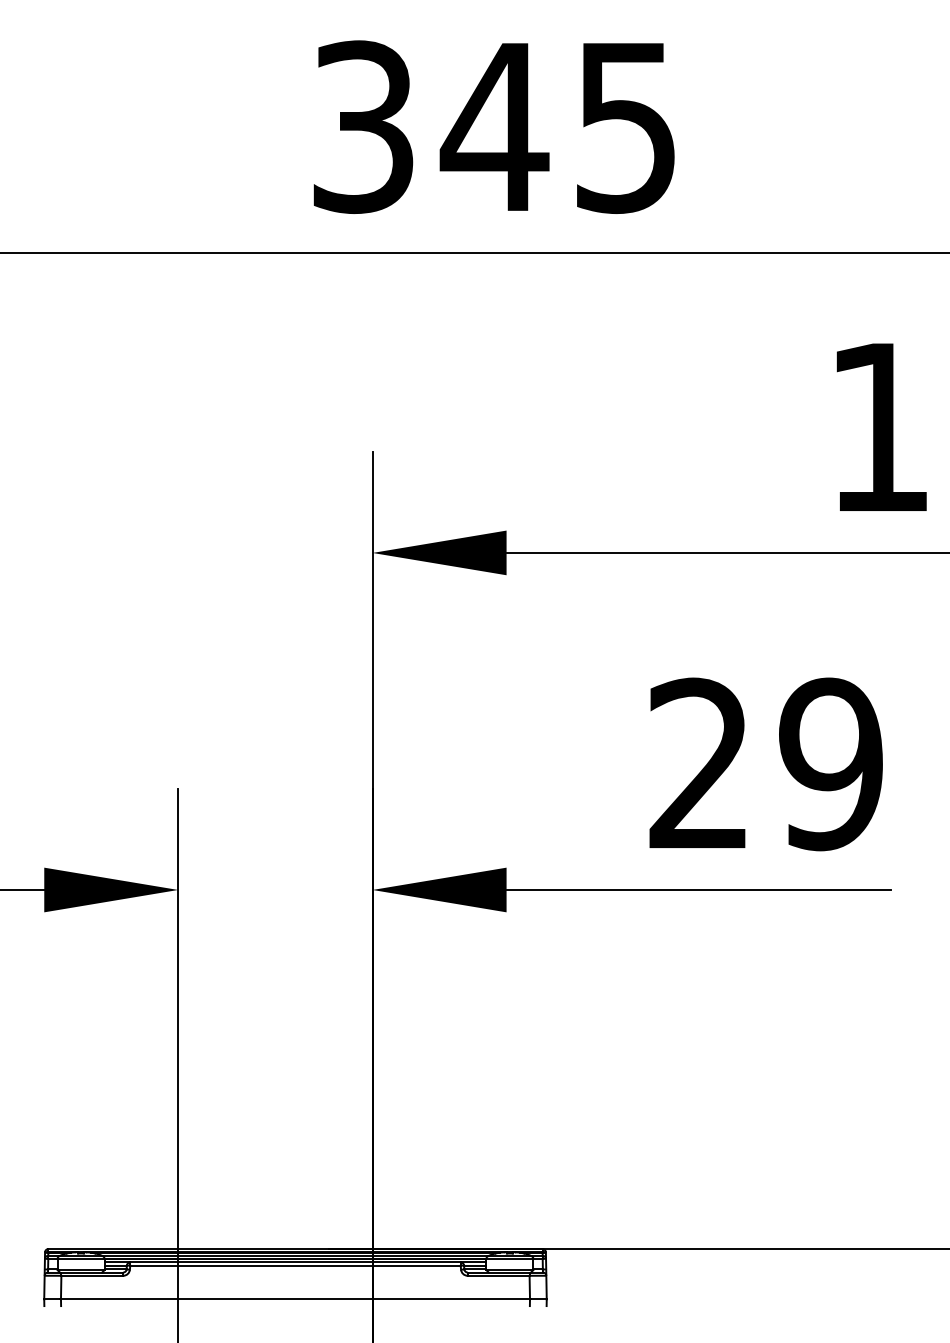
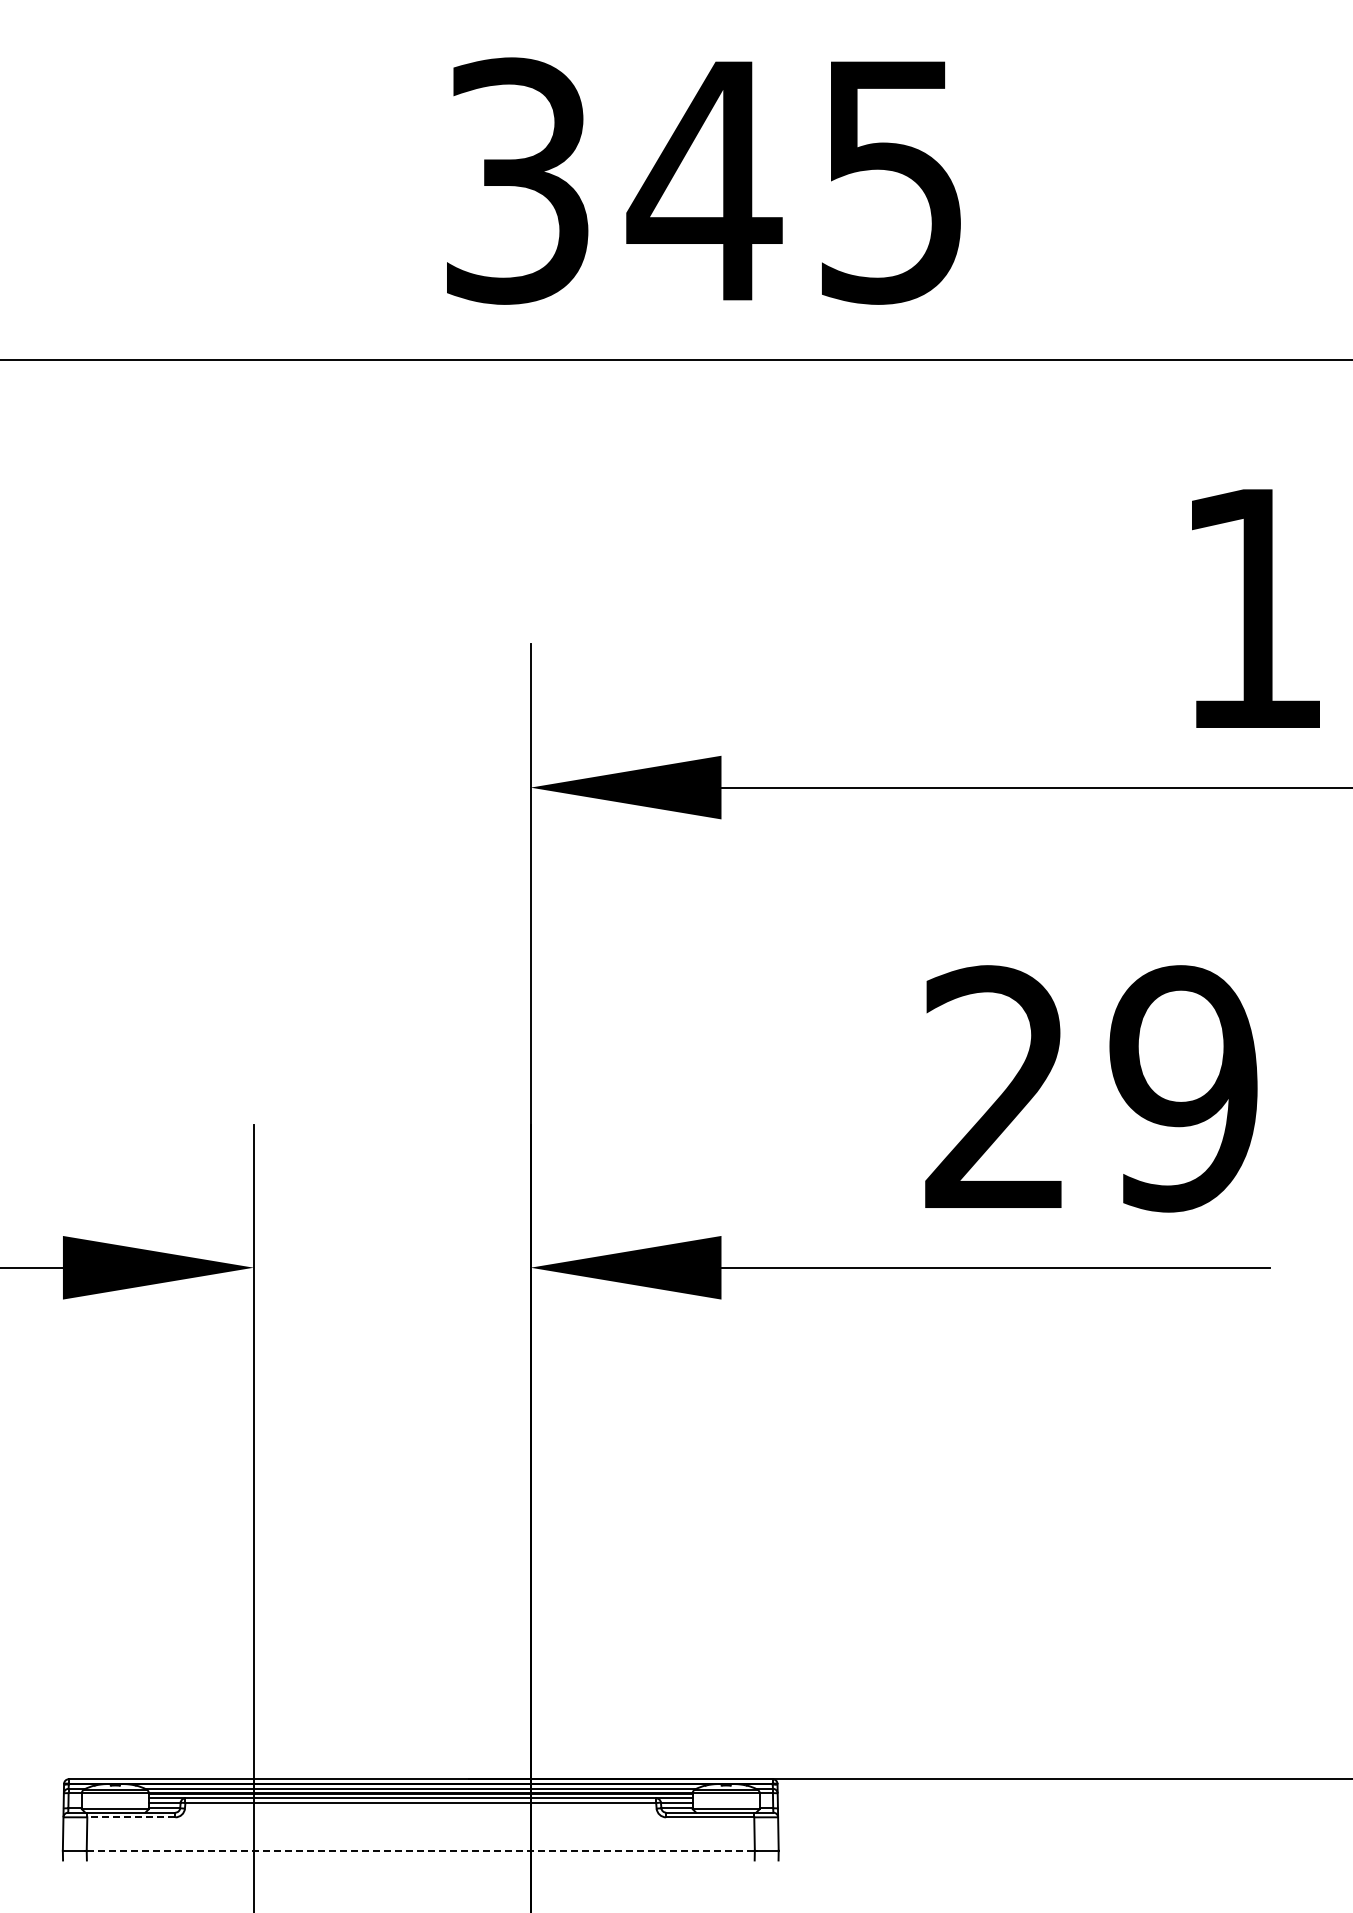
line: (91, 1275) -> (130, 1817), solid -> dashed
line: (295, 1299) -> (421, 1850), solid -> dashed

